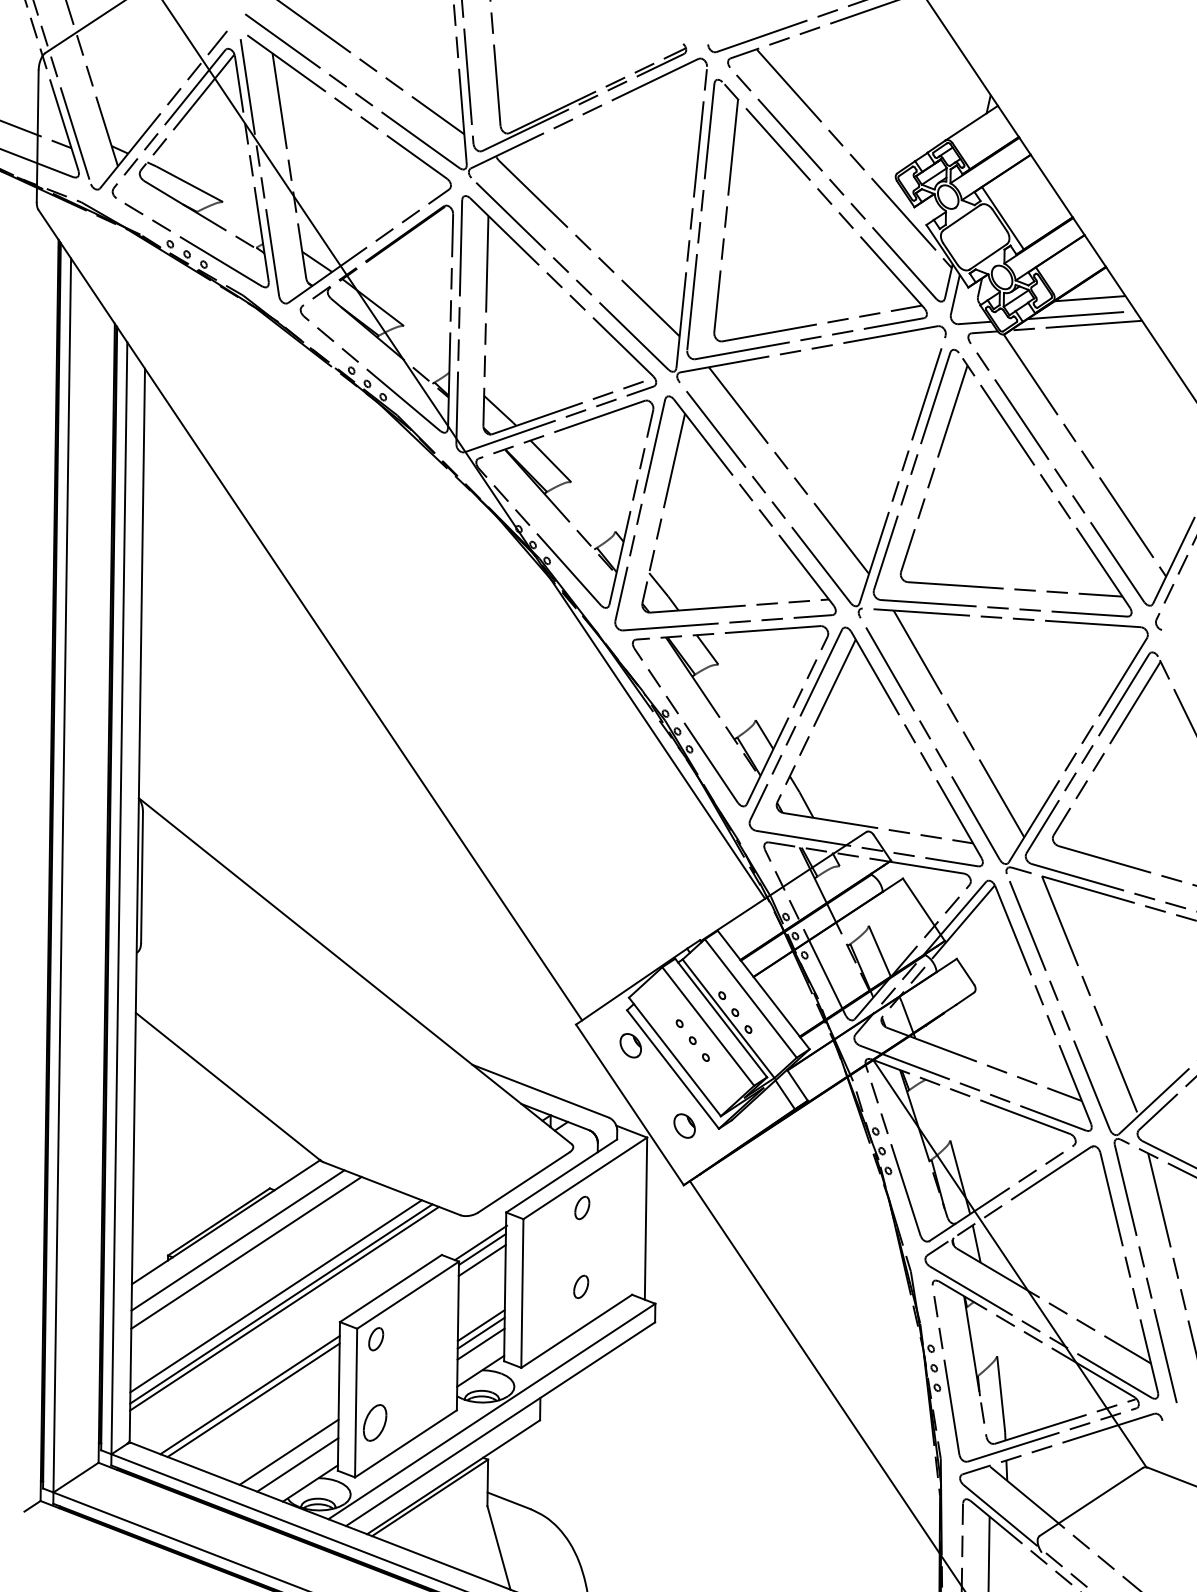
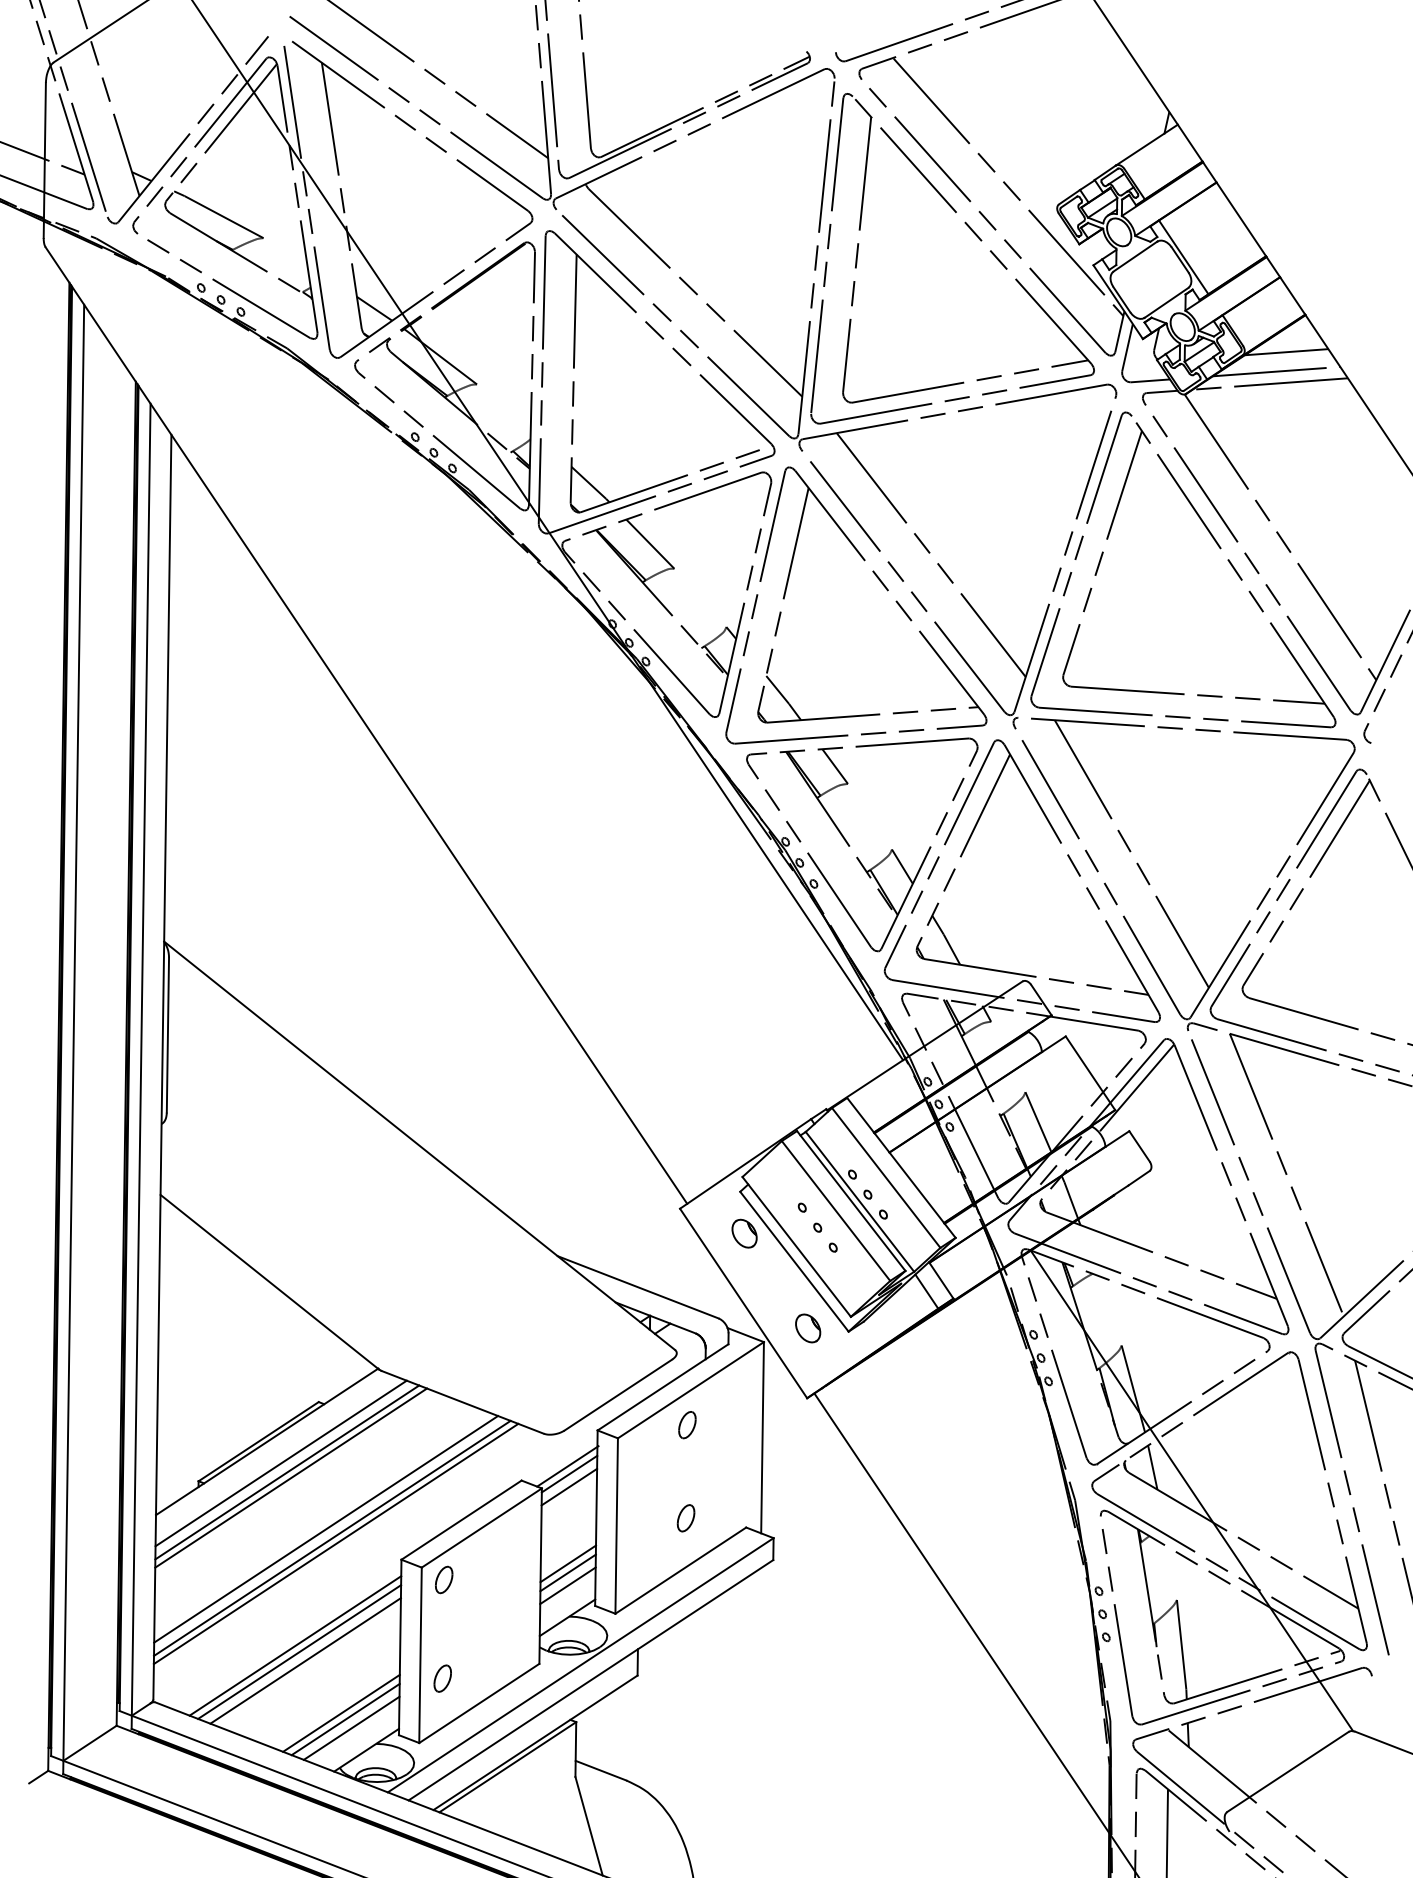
line: (243, 1248) -> (287, 1472), added
line: (258, 1407) -> (305, 1660), added
part: (374, 1422) -> (442, 1678), size x0.62
line: (292, 1457) -> (345, 1719), added

